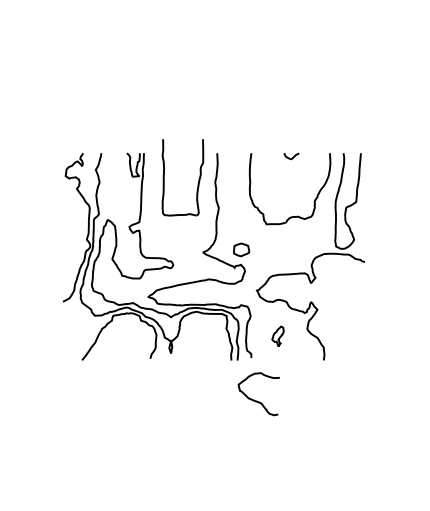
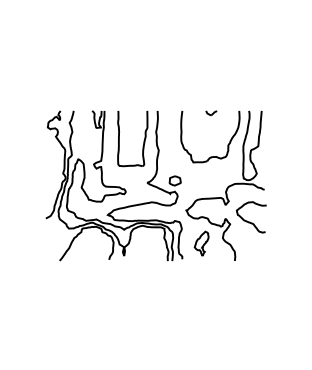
part: (198, 178) -> (144, 139), moved
part: (277, 336) -> (201, 243), size x1.67
curve: (257, 400) -> (250, 221), moved

